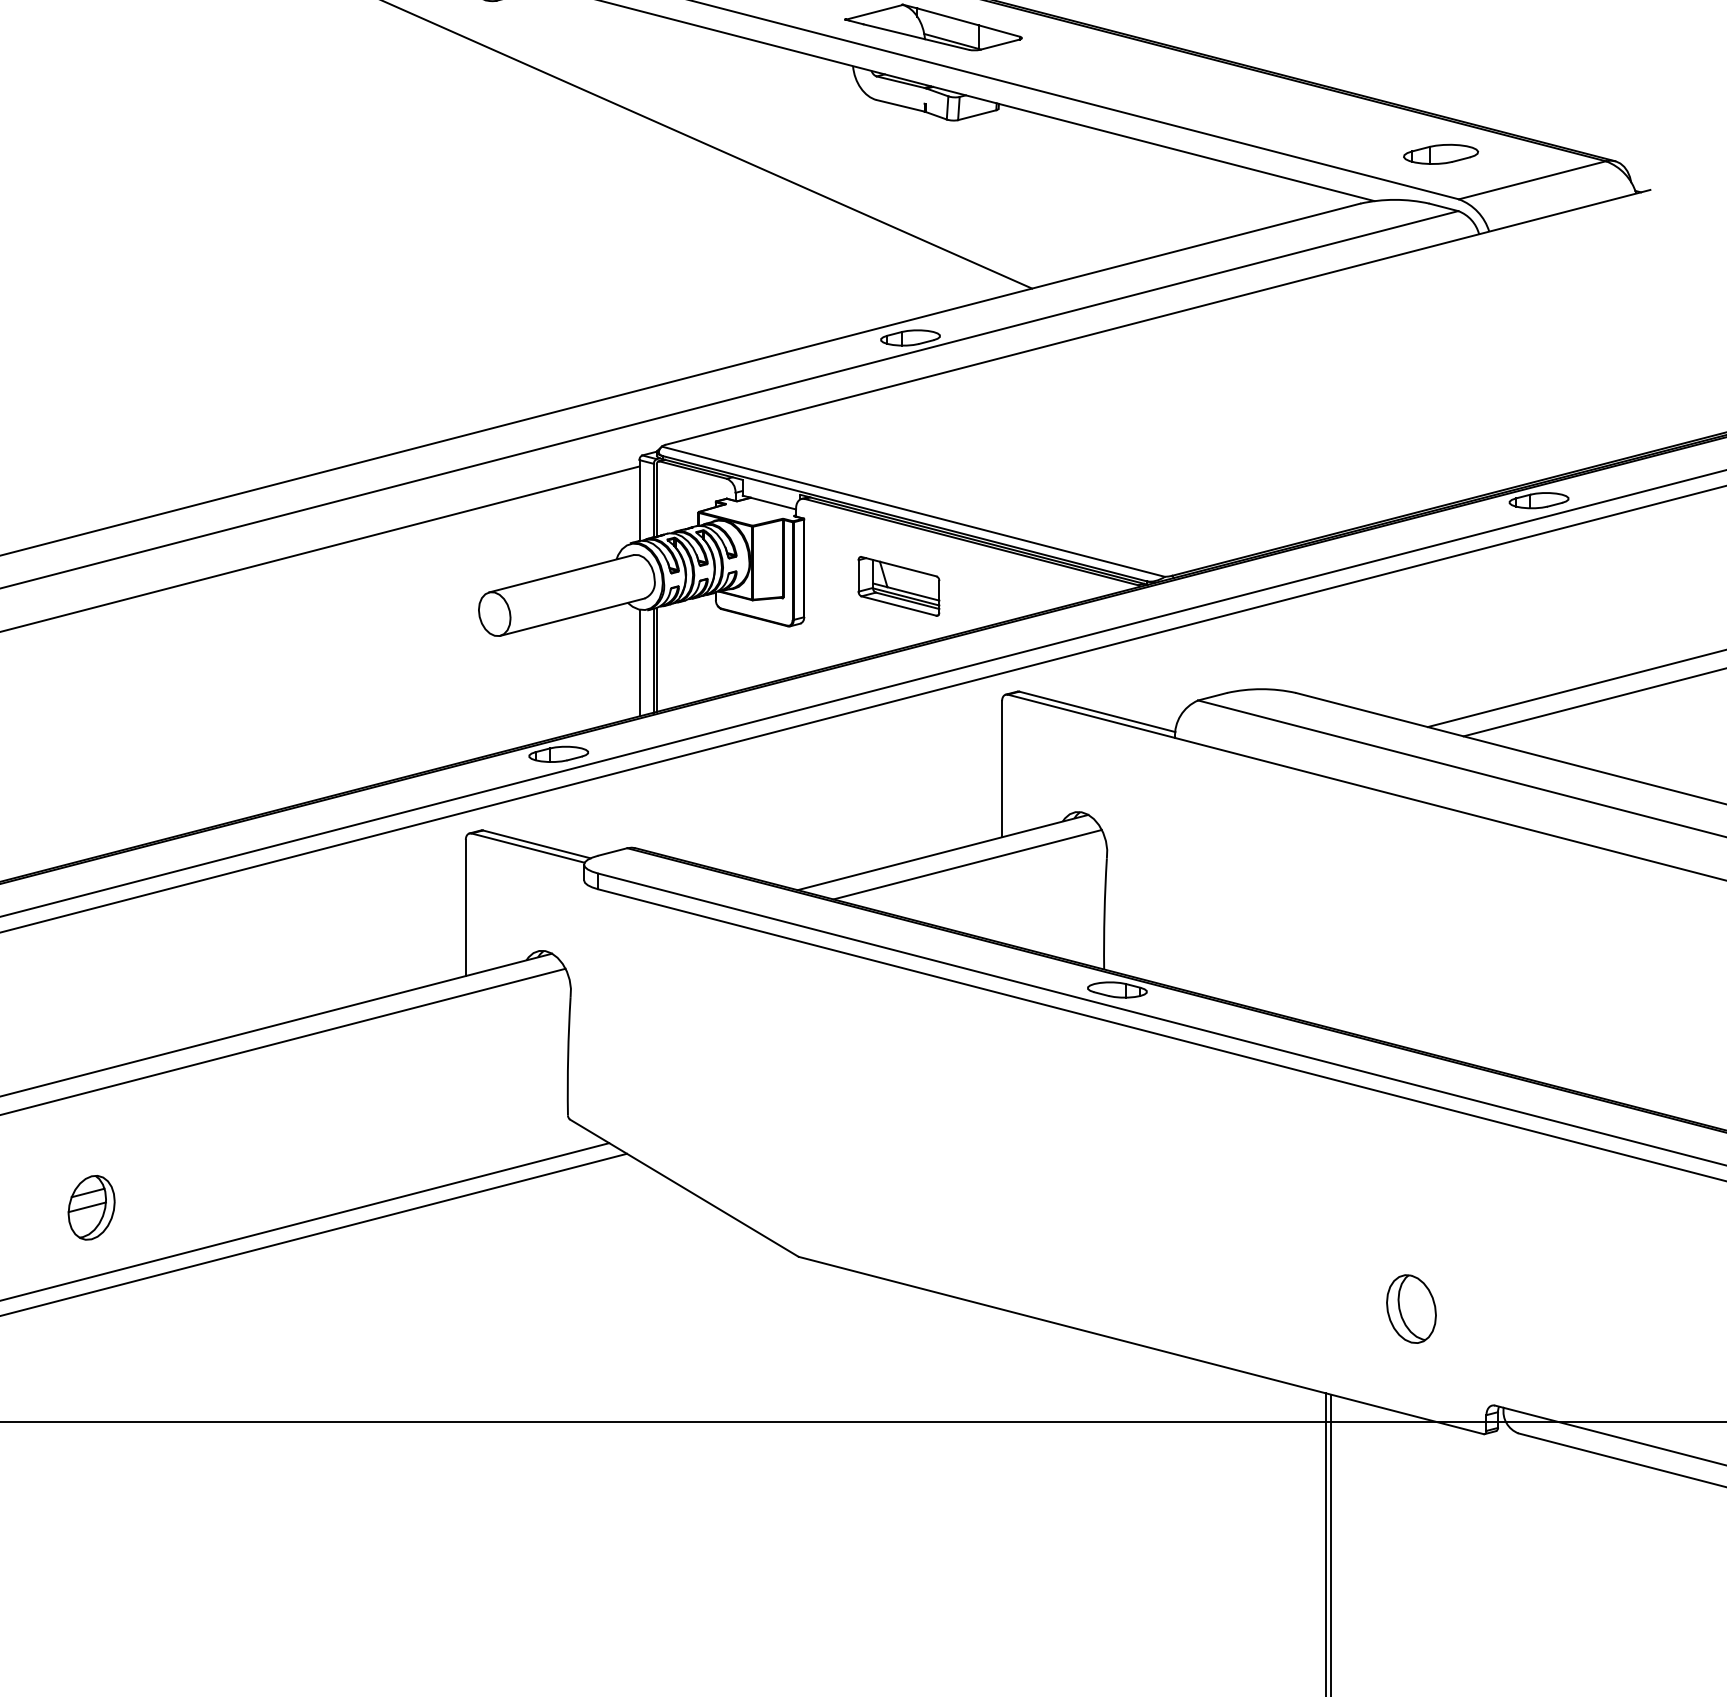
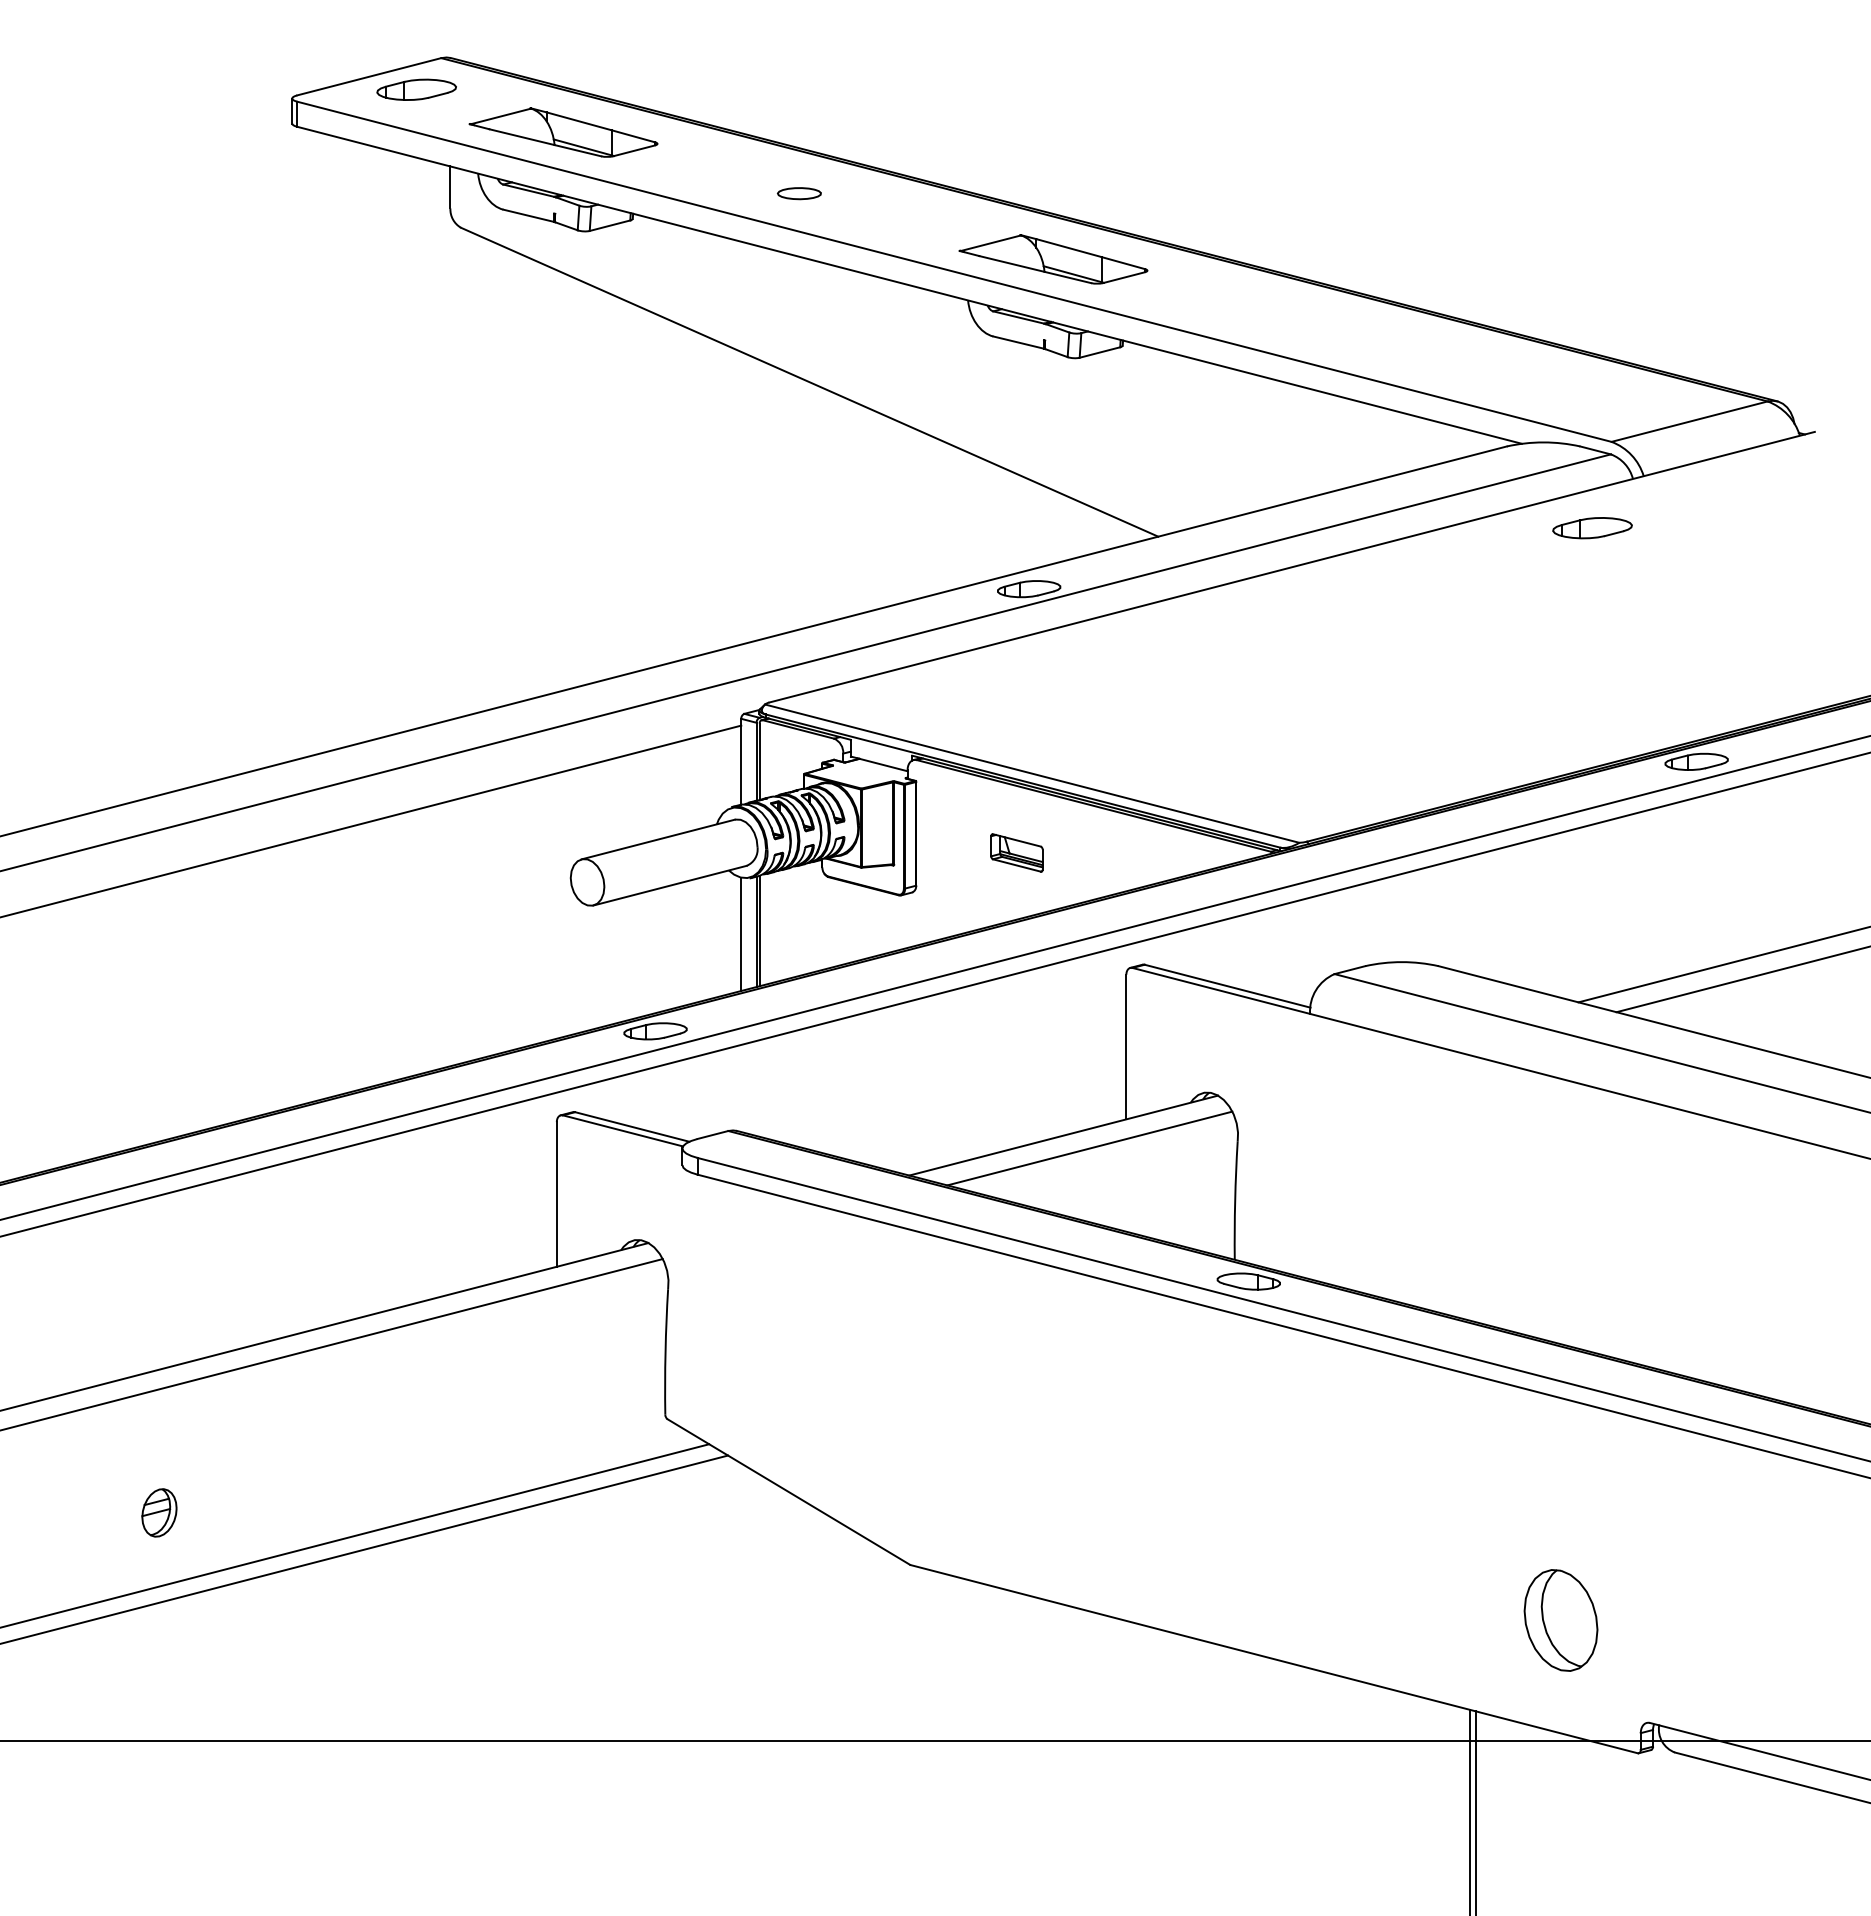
part: (1440, 154) -> (1592, 528), moved
part: (898, 585) -> (1016, 852), size x0.6
part: (91, 1207) -> (159, 1512), size x0.7
part: (1411, 1309) -> (1561, 1620), size x1.4

